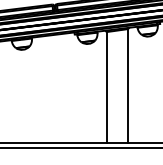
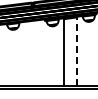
line: (128, 85) -> (77, 51), solid -> dashed

